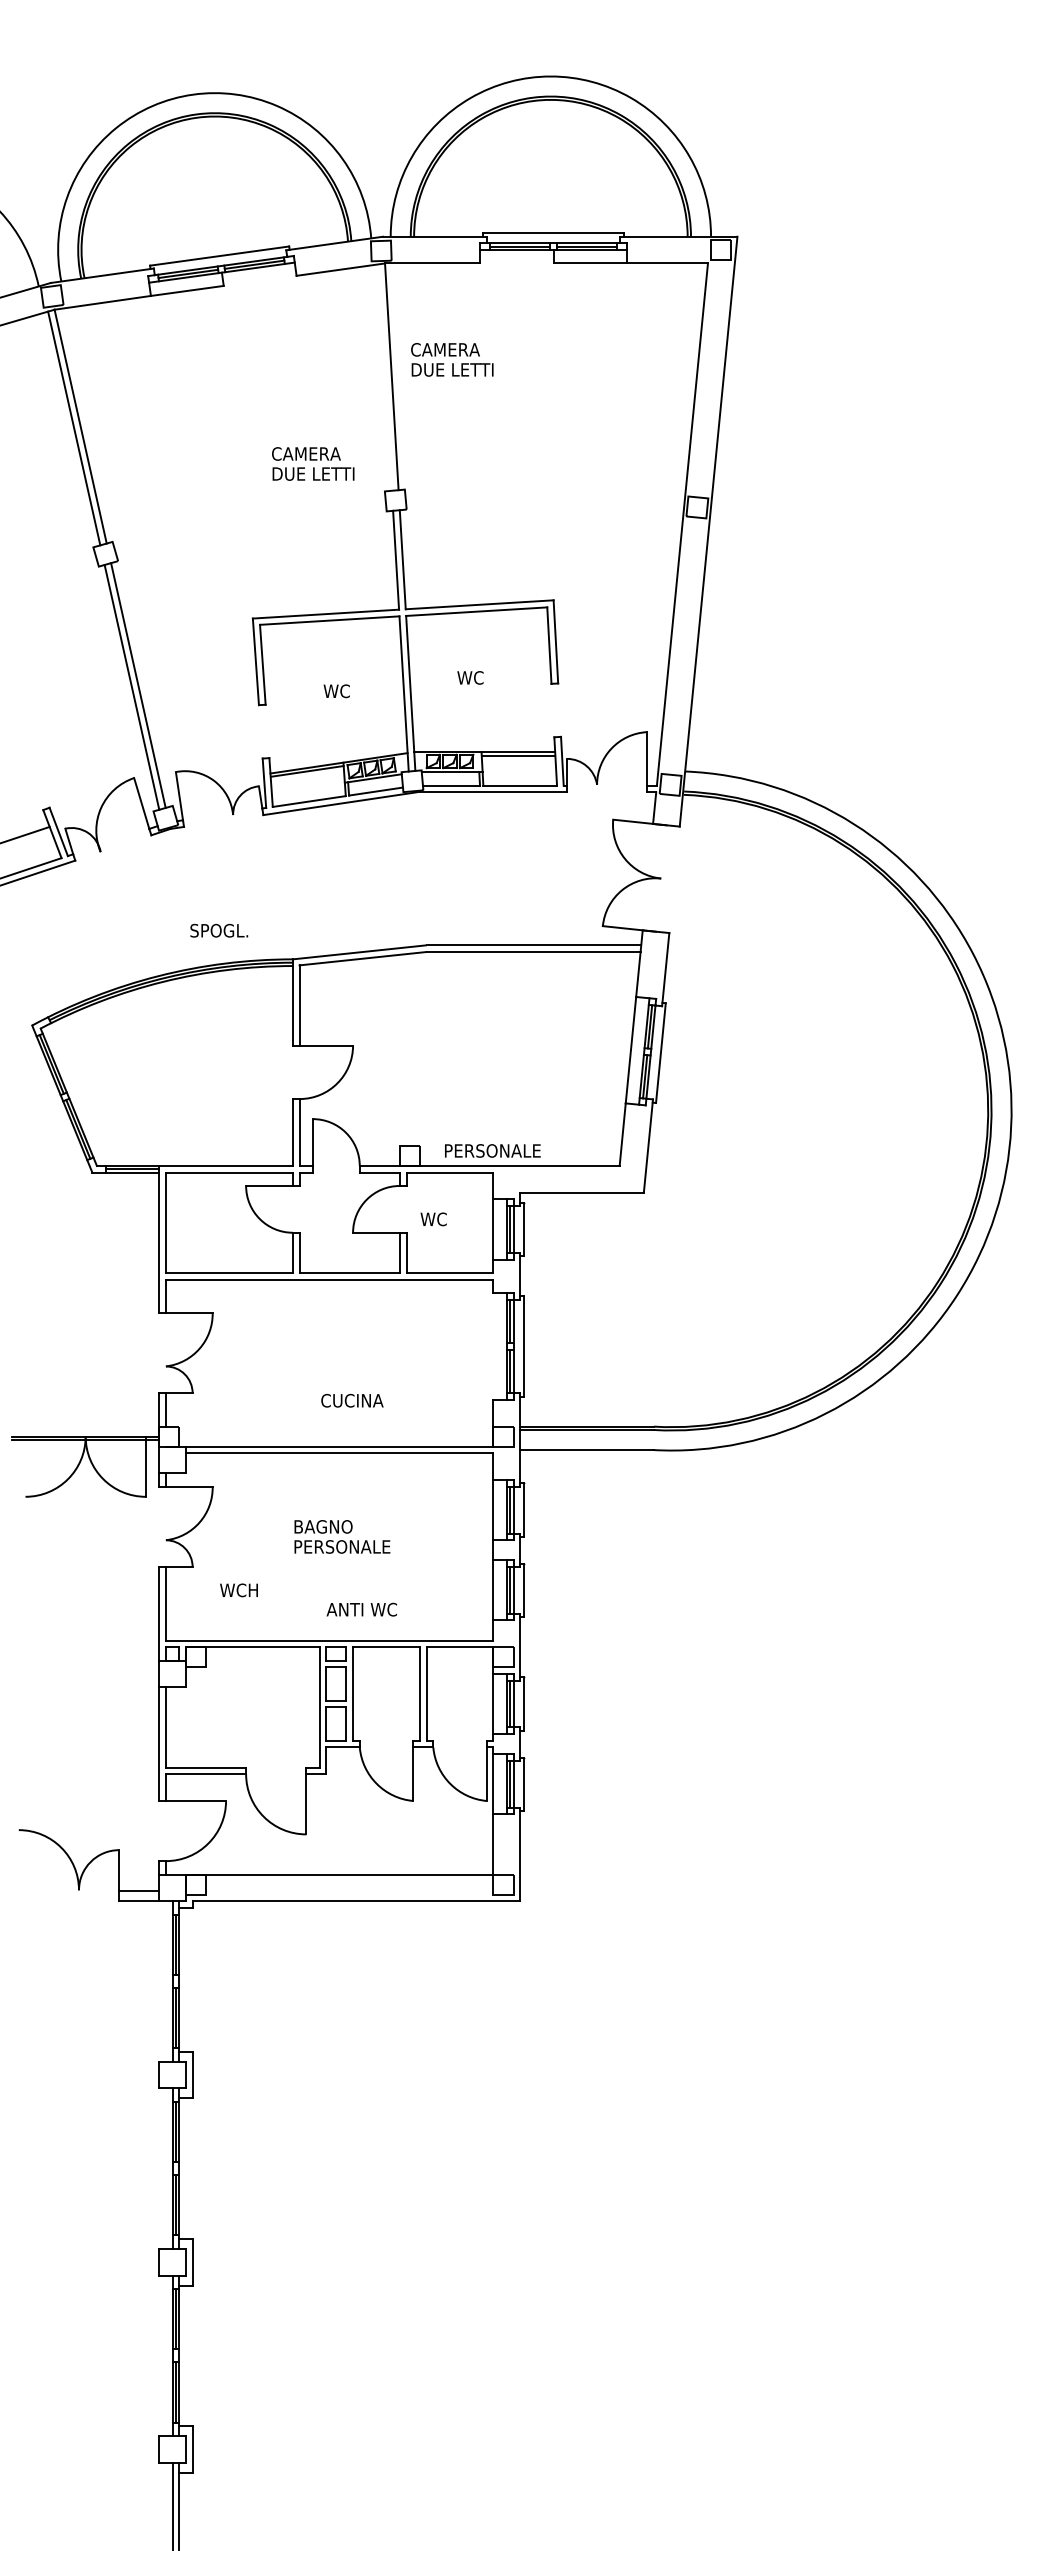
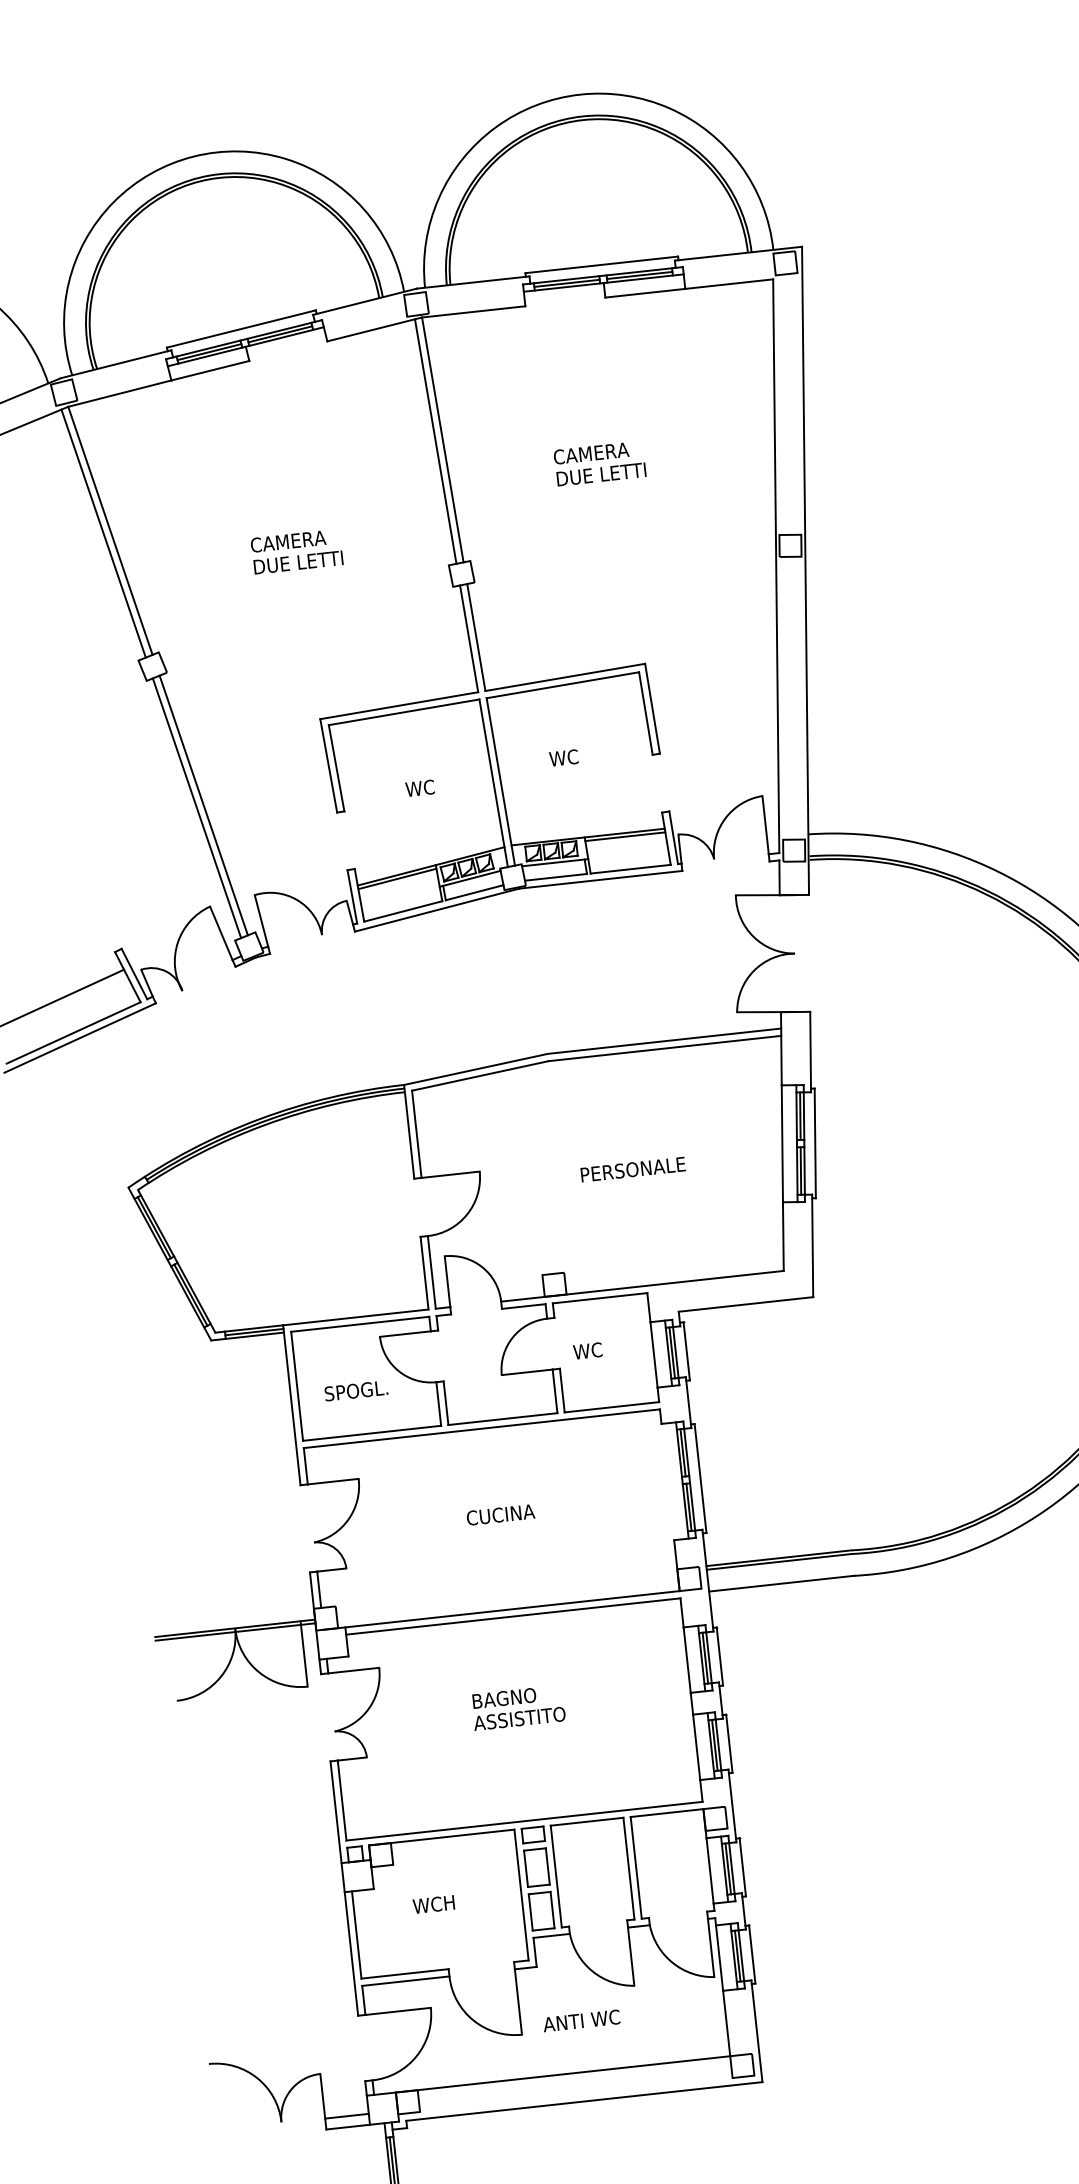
text: (452, 359) -> (600, 463), moved
line: (384, 377) -> (434, 441), added
text: (313, 463) -> (297, 551), moved
text: (219, 930) -> (356, 1390), moved
text: (492, 1150) -> (632, 1169), moved
text: (352, 1400) -> (500, 1514), moved
text: (341, 1546) -> (526, 1717), PERSONALE -> ASSISTITO
text: (238, 1590) -> (433, 1904), moved
text: (361, 1609) -> (581, 2020), moved

